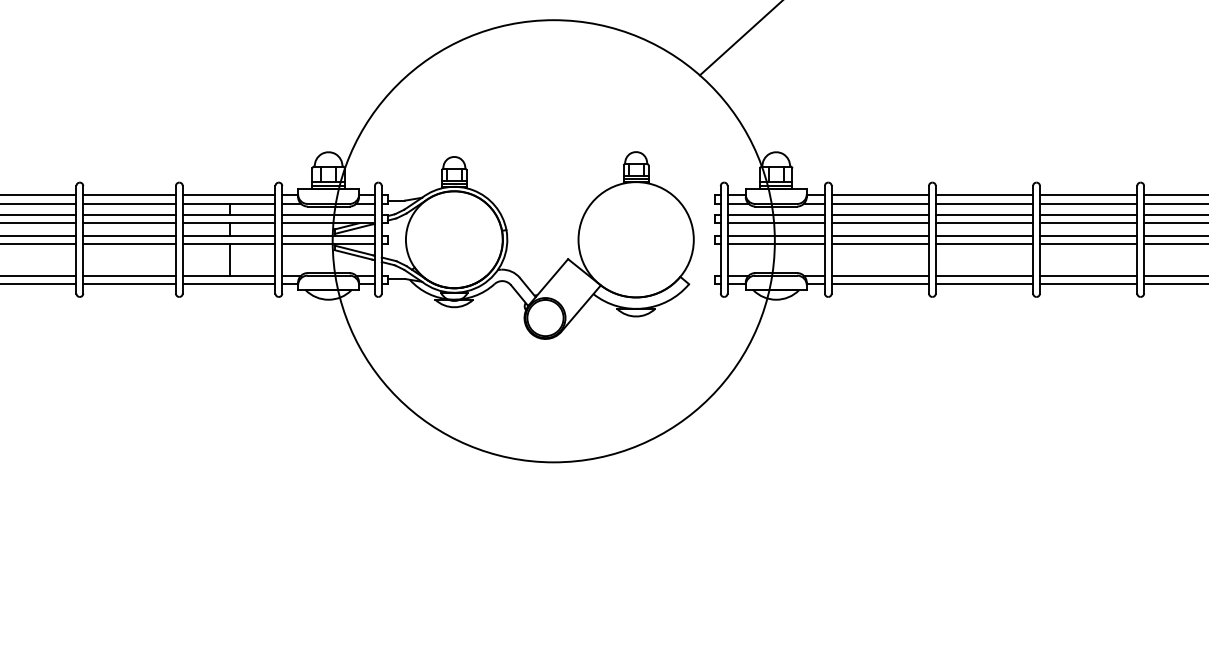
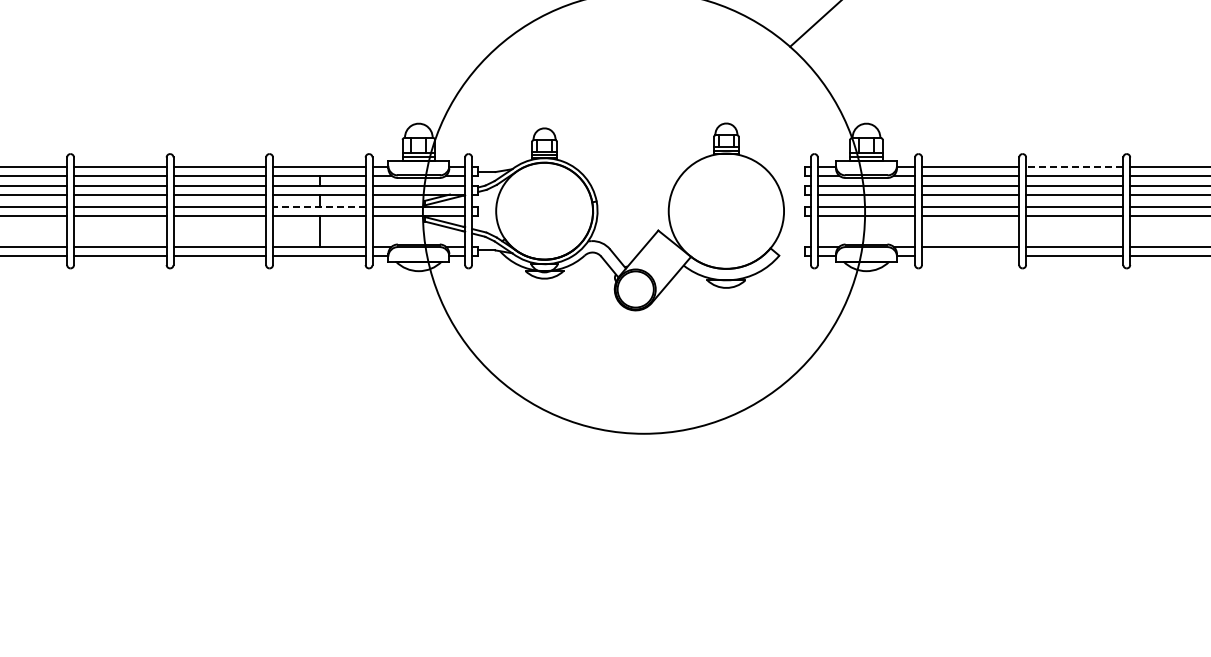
line: (984, 195) -> (1074, 166), solid -> dashed
line: (228, 235) -> (318, 206), solid -> dashed
line: (880, 284) -> (970, 255), removed

